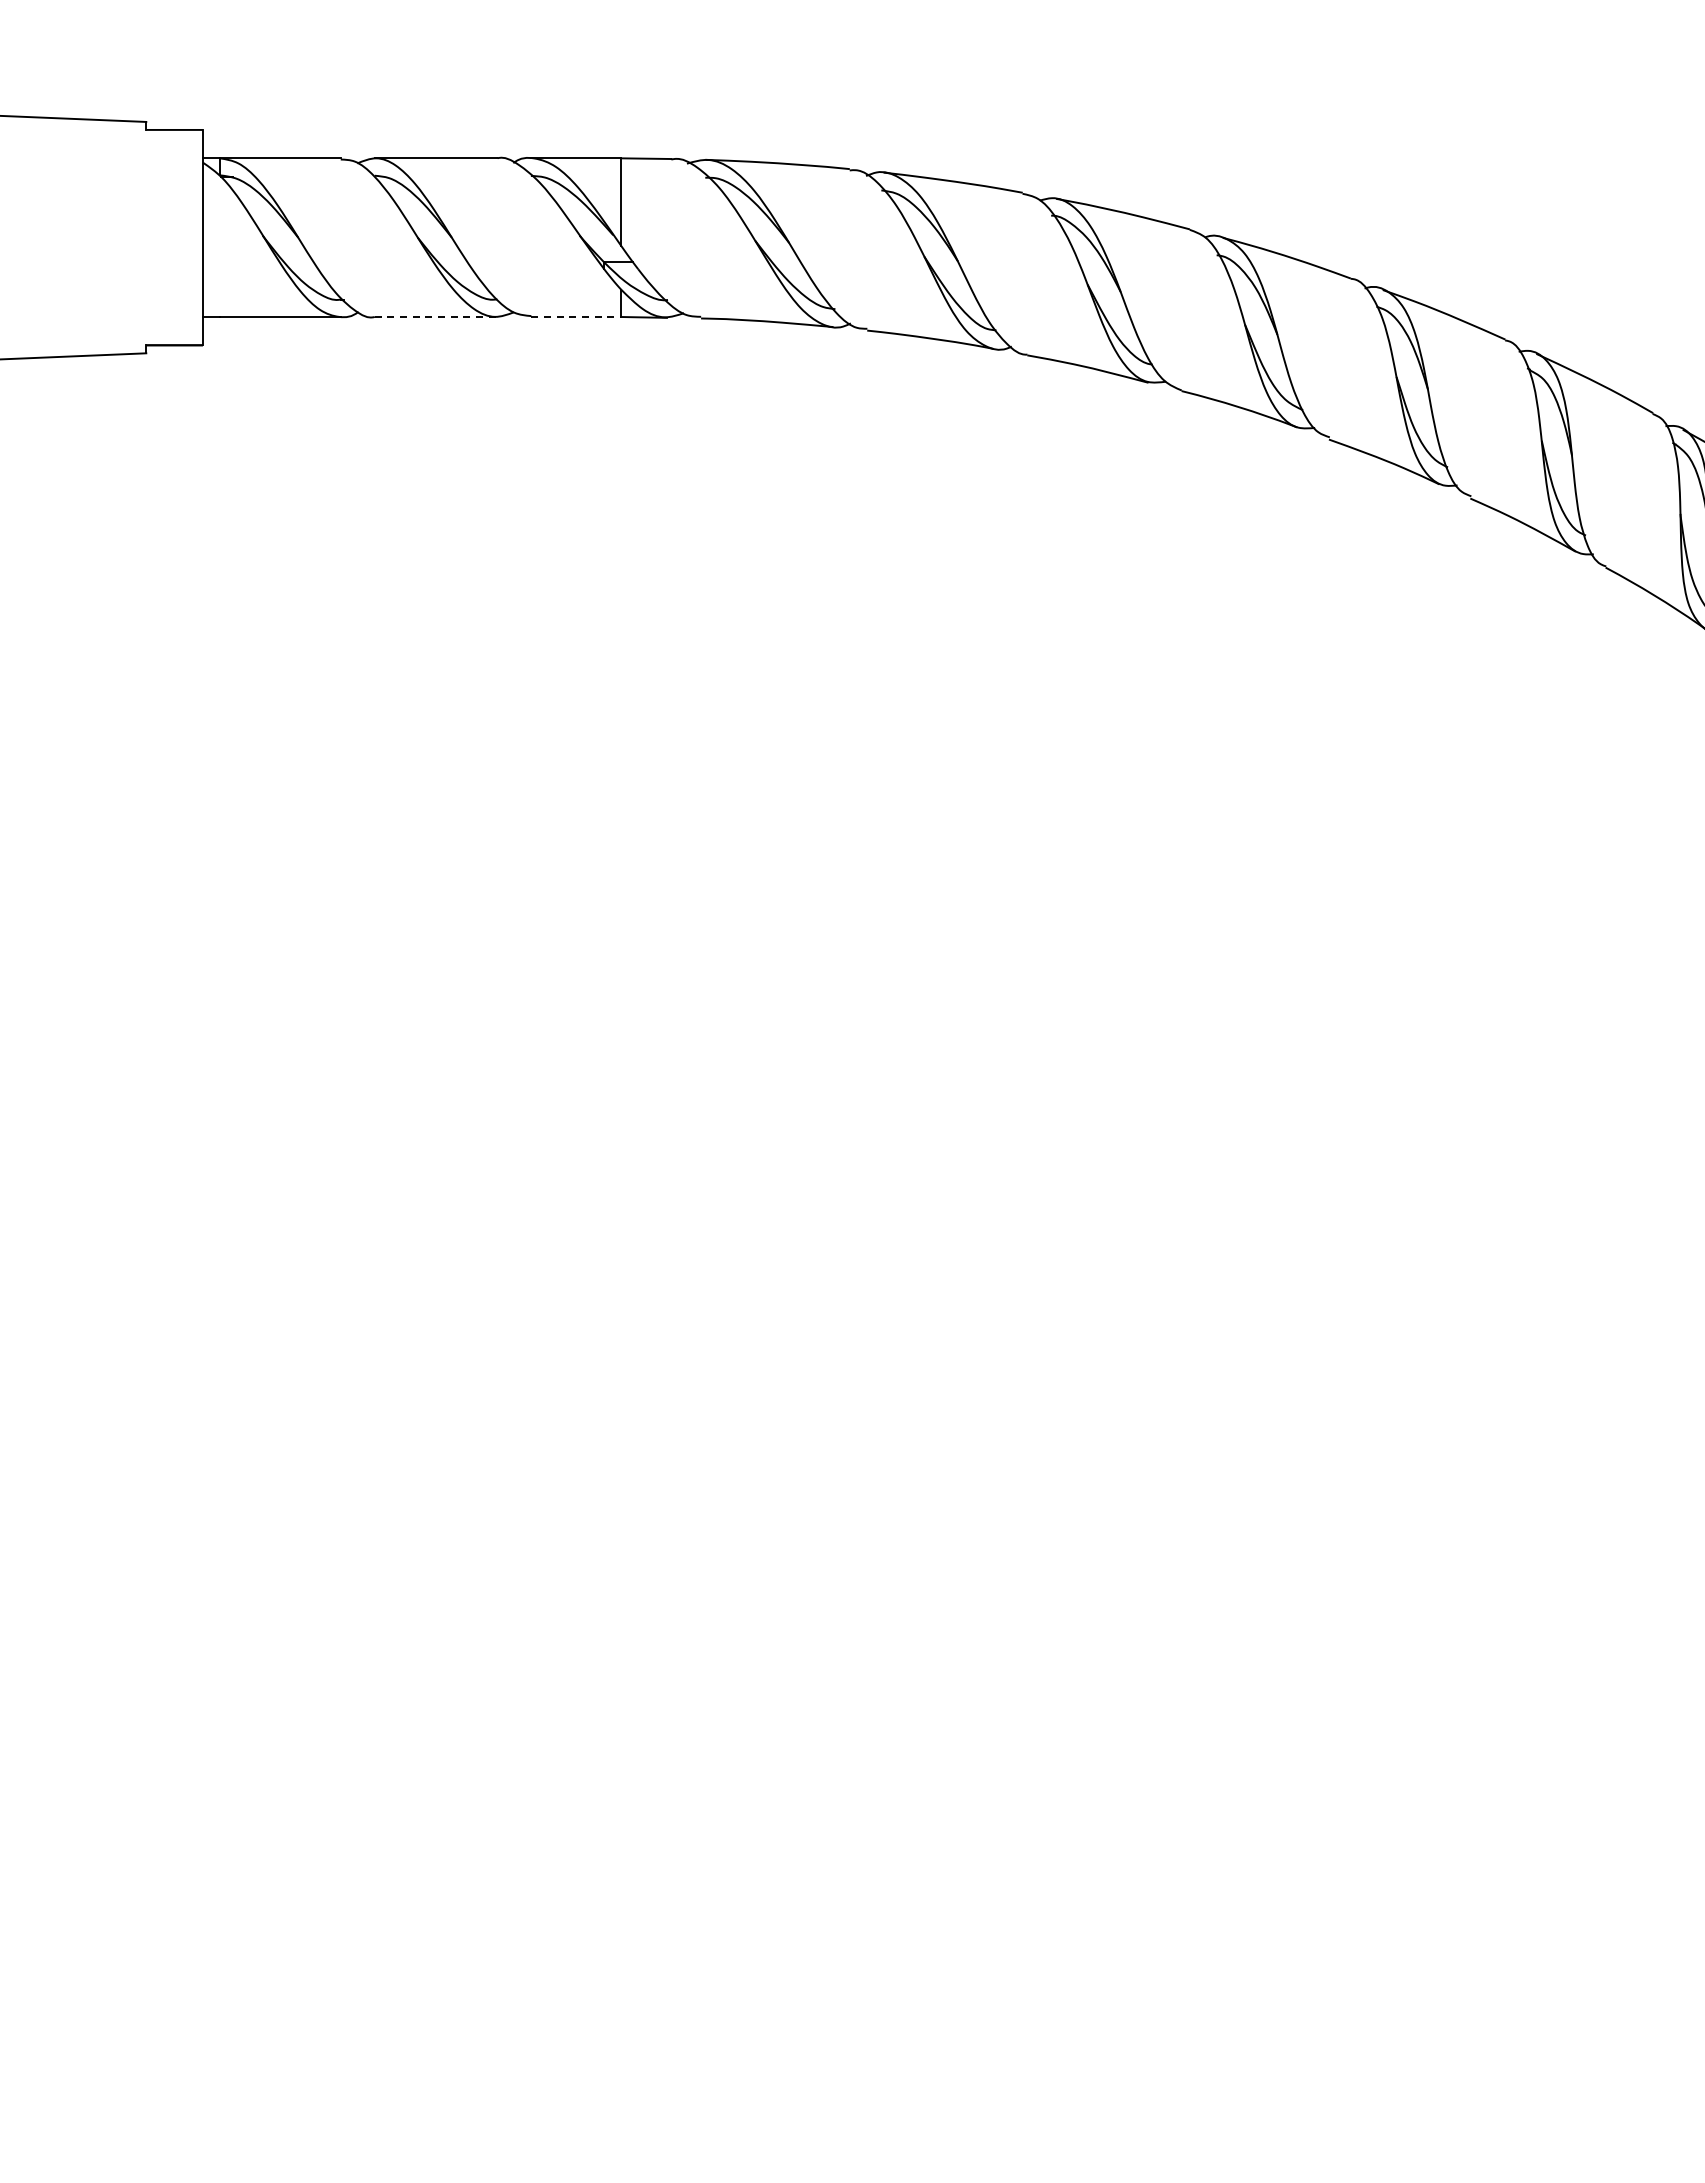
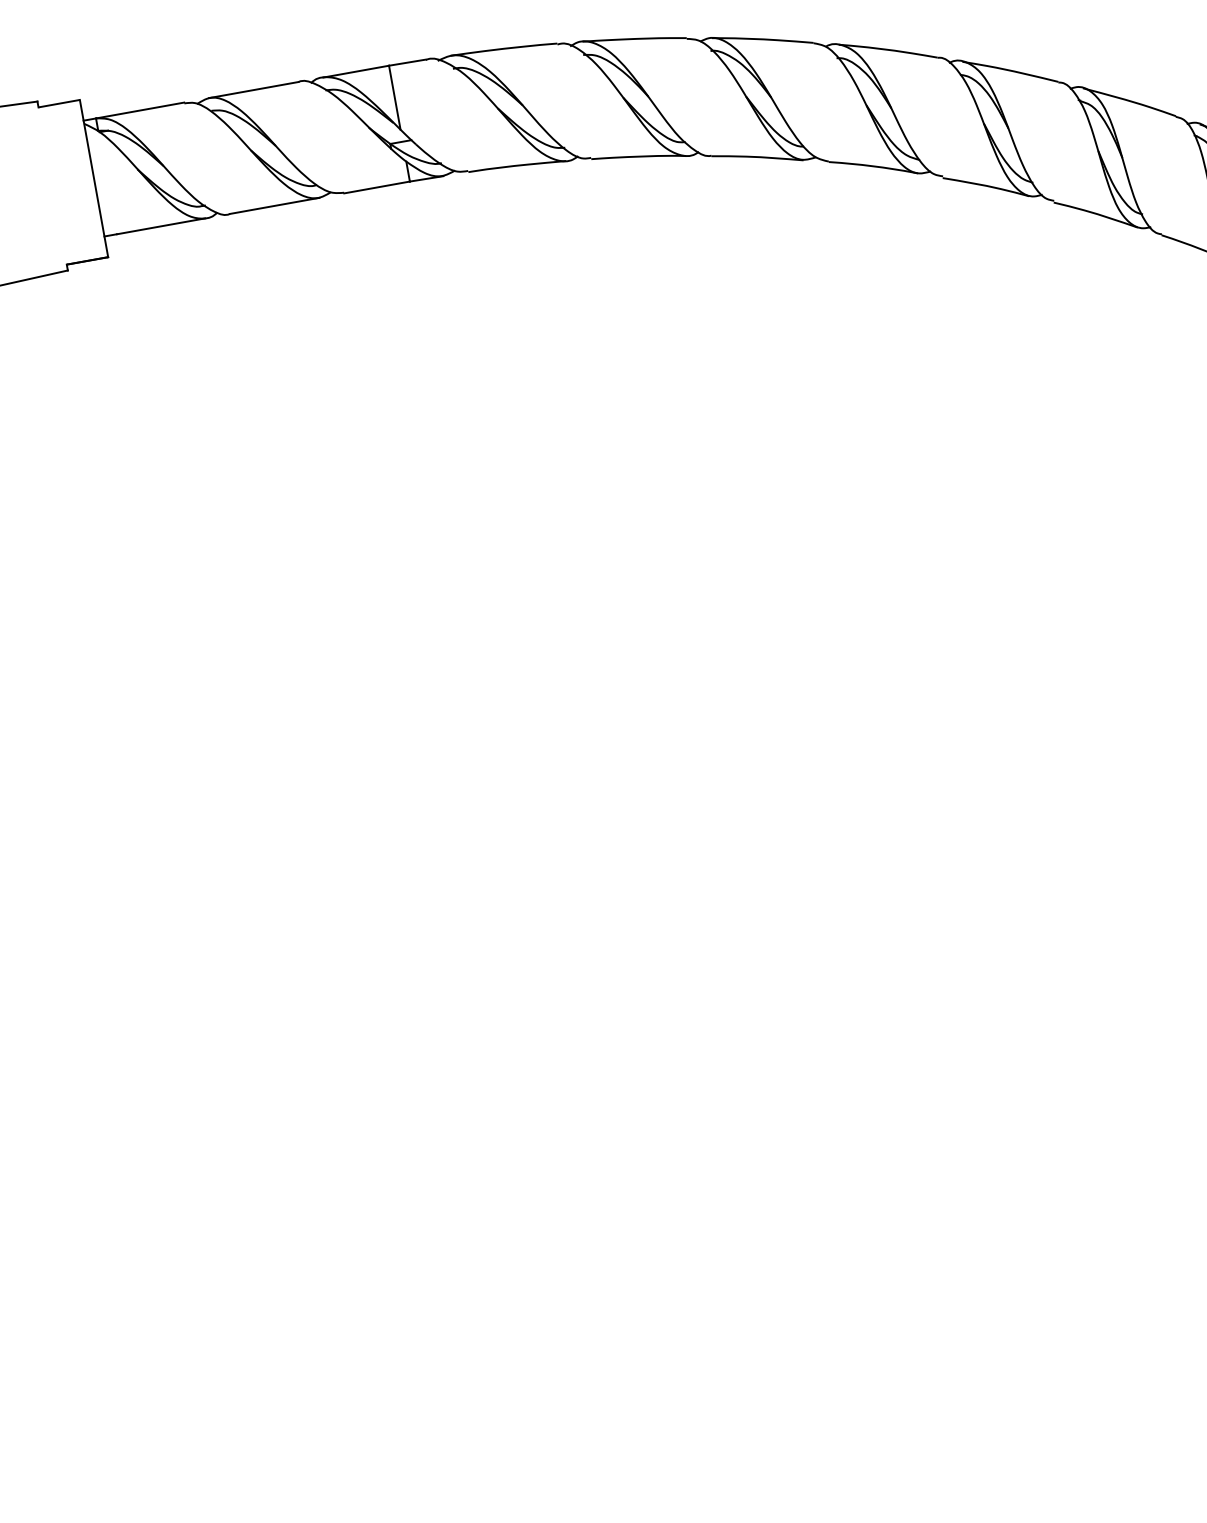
line: (436, 317) -> (275, 206), dashed -> solid
line: (576, 317) -> (377, 187), dashed -> solid

